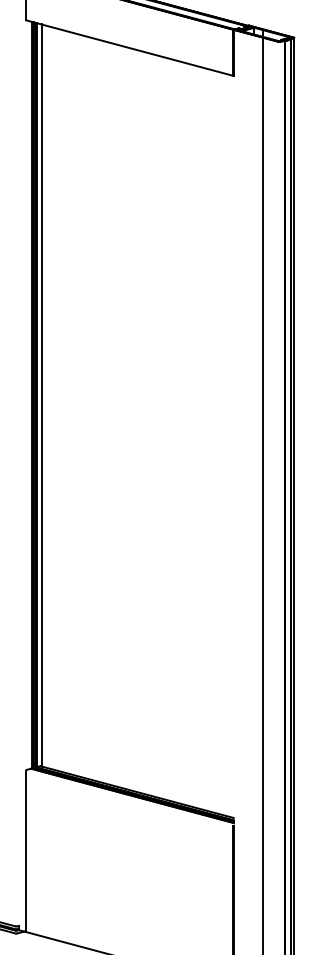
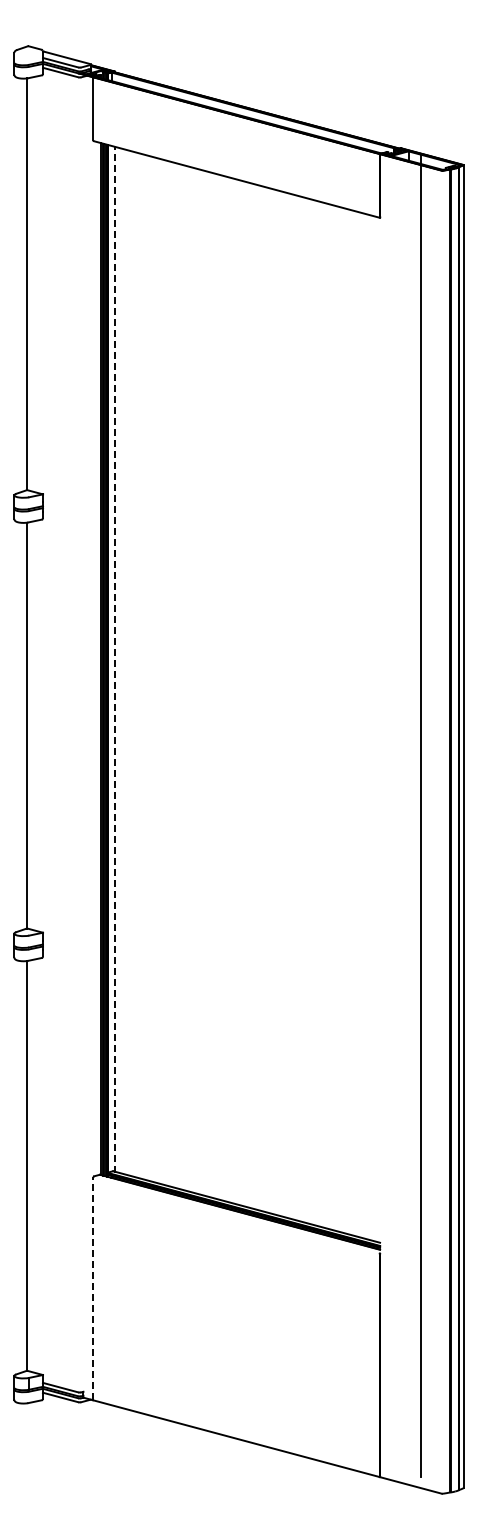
line: (41, 395) -> (114, 659), solid -> dashed
line: (26, 851) -> (93, 1288), solid -> dashed

